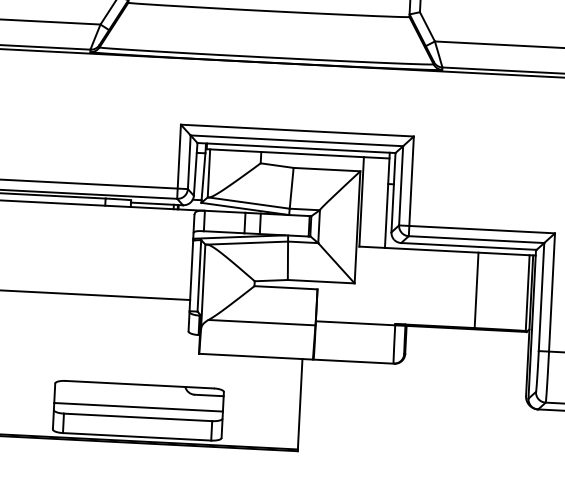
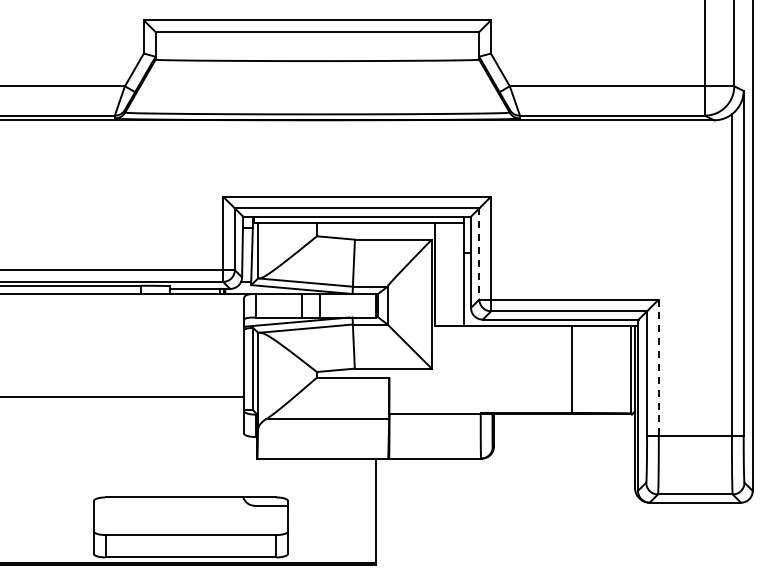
line: (401, 185) -> (479, 253), solid -> dashed
line: (551, 293) -> (658, 368), solid -> dashed
line: (138, 407) -> (190, 523), removed

